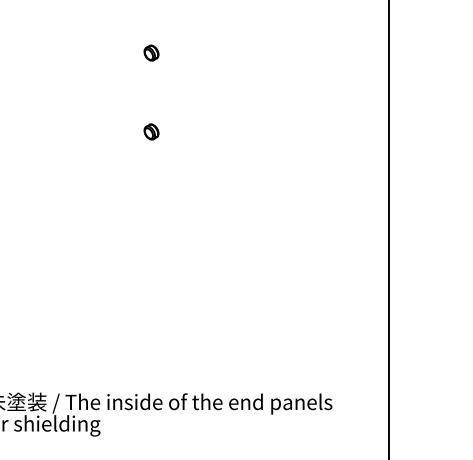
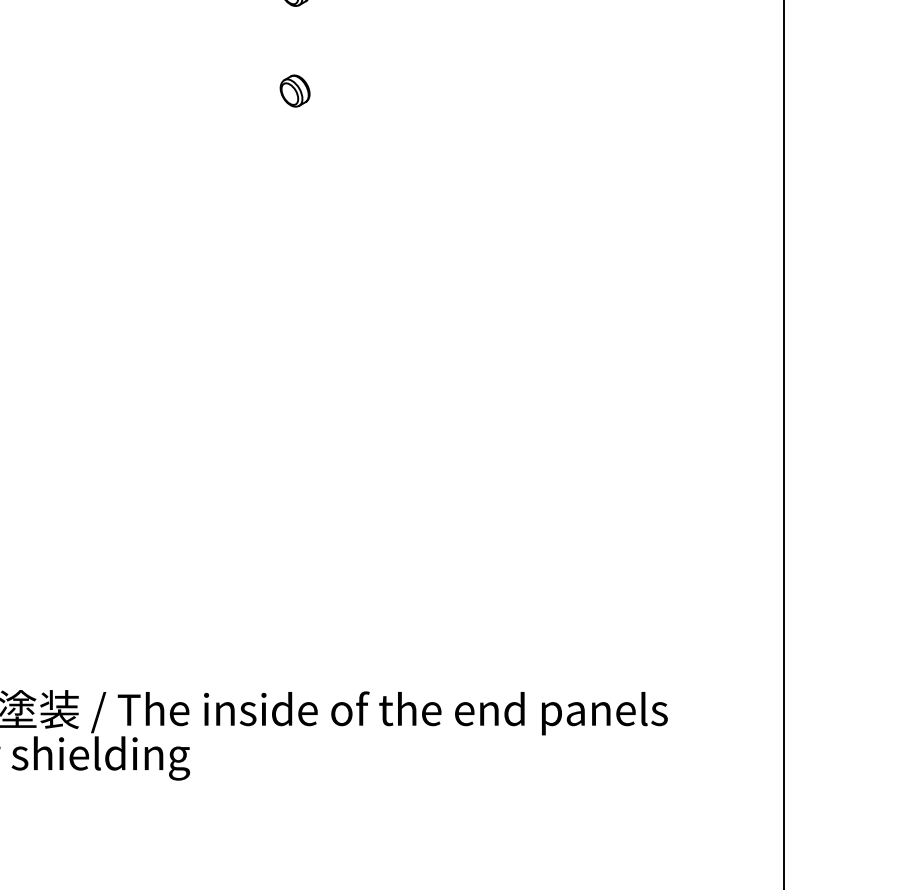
part: (151, 131) -> (295, 90), moved

